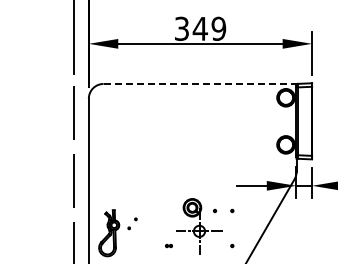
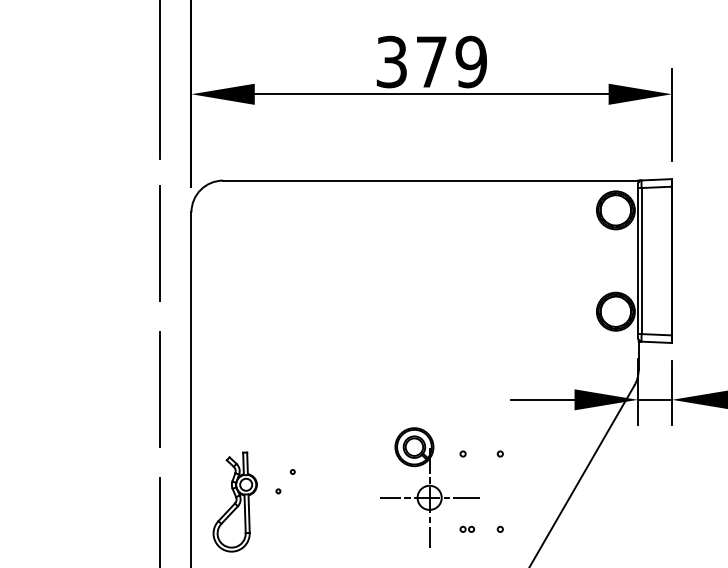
text: (200, 28) -> (431, 61), 349 -> 379
line: (200, 83) -> (431, 179), dashed -> solid
part: (168, 246) -> (466, 530), moved

